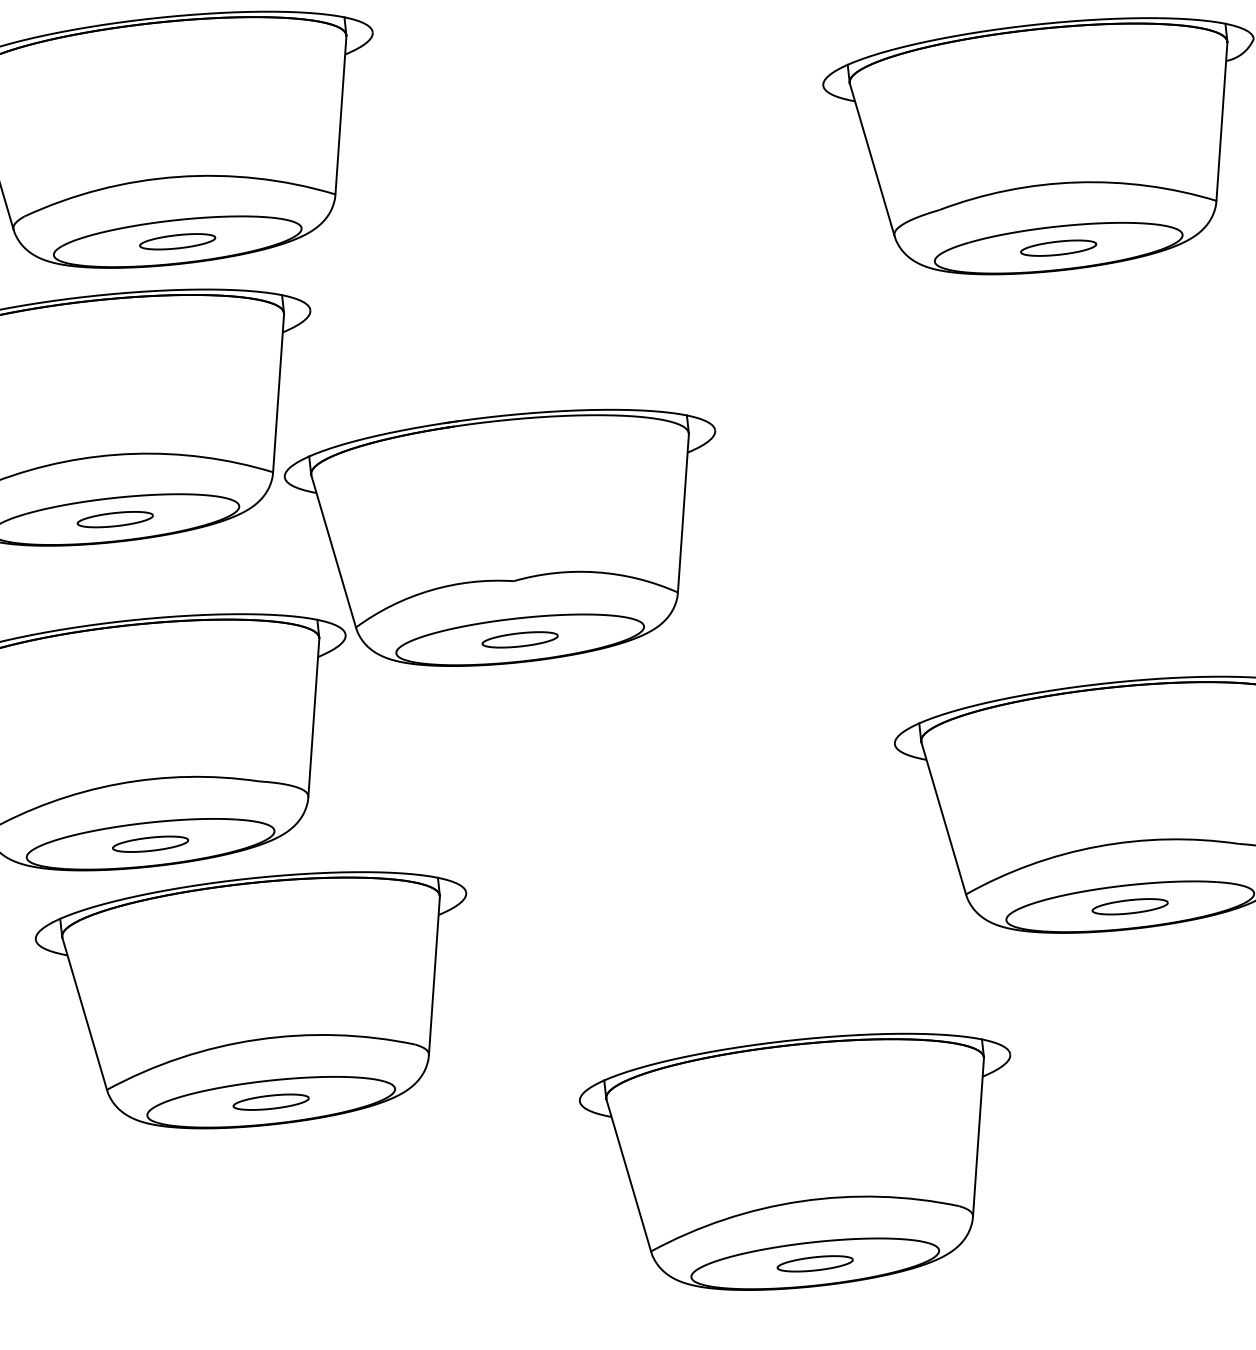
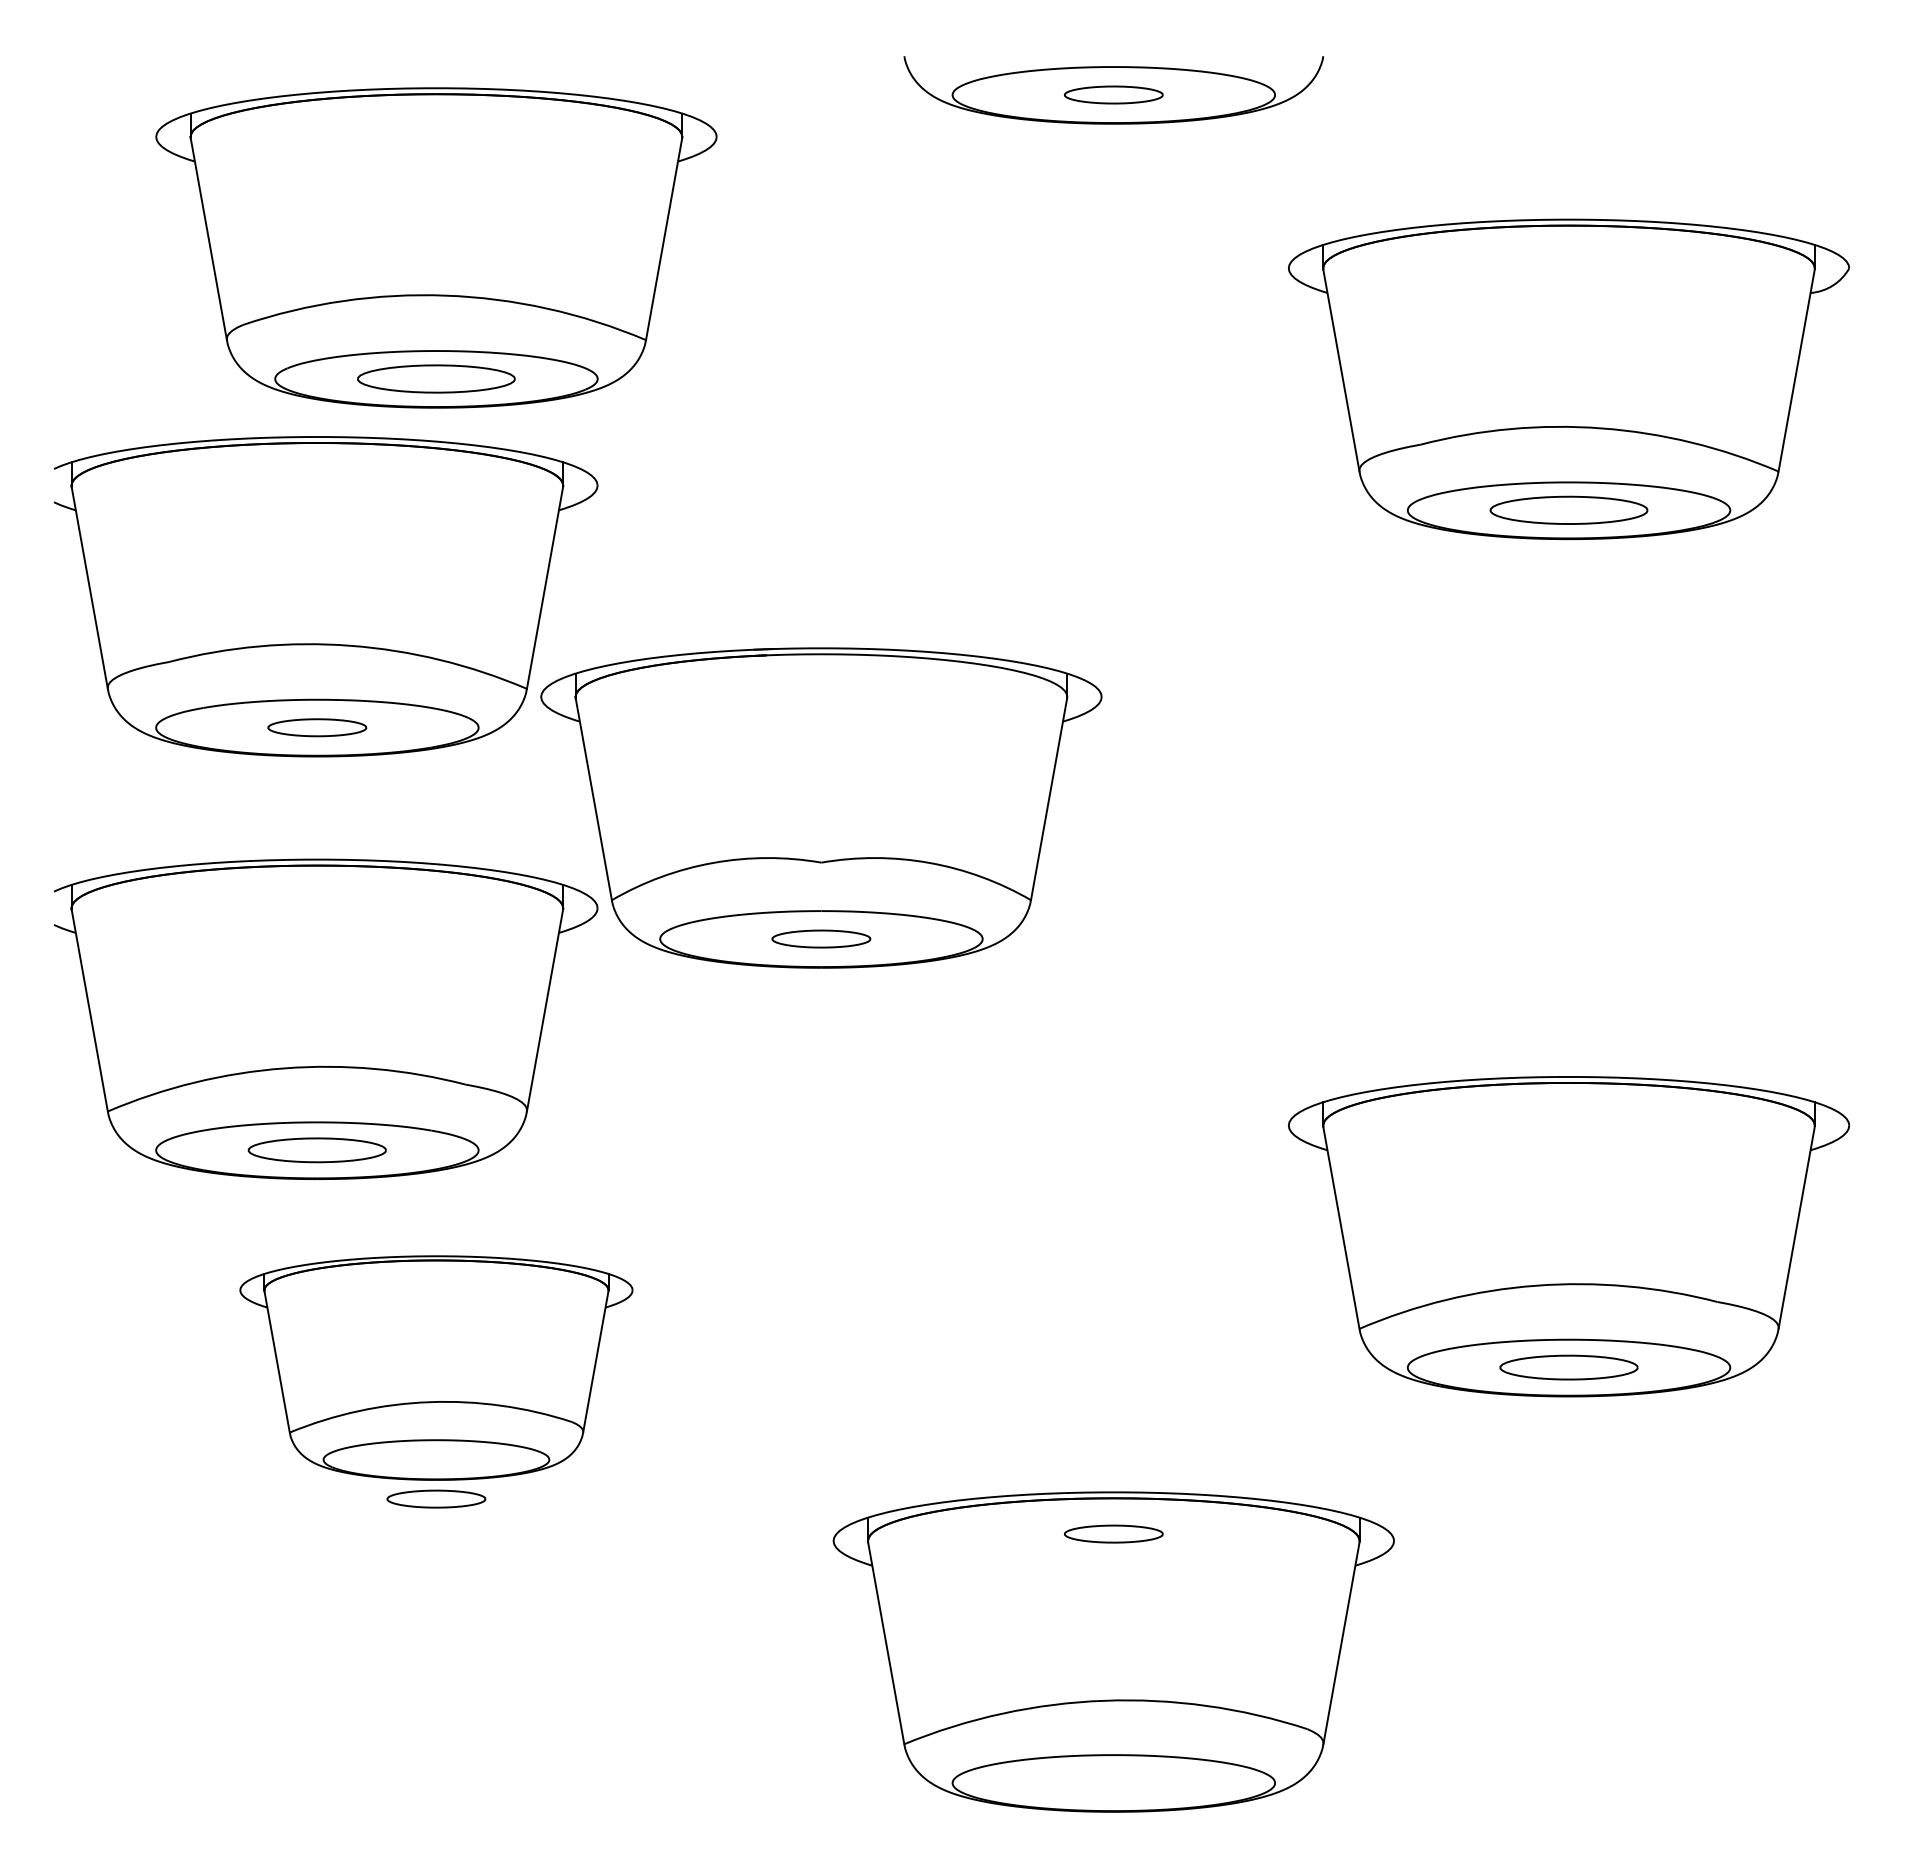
part: (177, 241) -> (436, 378), size x1.6
part: (1058, 248) -> (1568, 510), size x1.6
part: (150, 844) -> (317, 1150), size x1.4
part: (1129, 906) -> (1568, 1367), size x1.4
part: (260, 1001) -> (436, 1367), size x0.7
part: (814, 1263) -> (1113, 1533), moved

